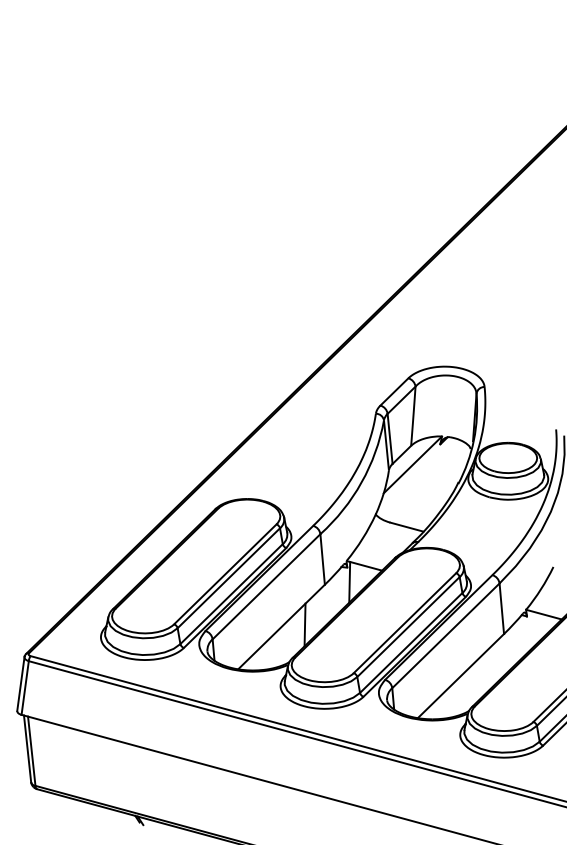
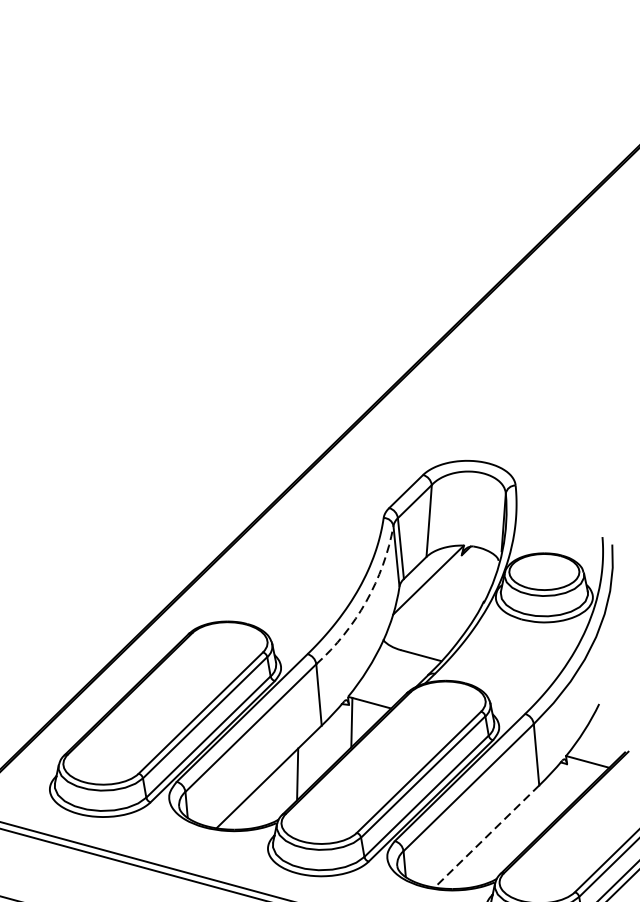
arc: (361, 482) -> (366, 601), solid -> dashed
line: (460, 676) -> (486, 837), solid -> dashed

